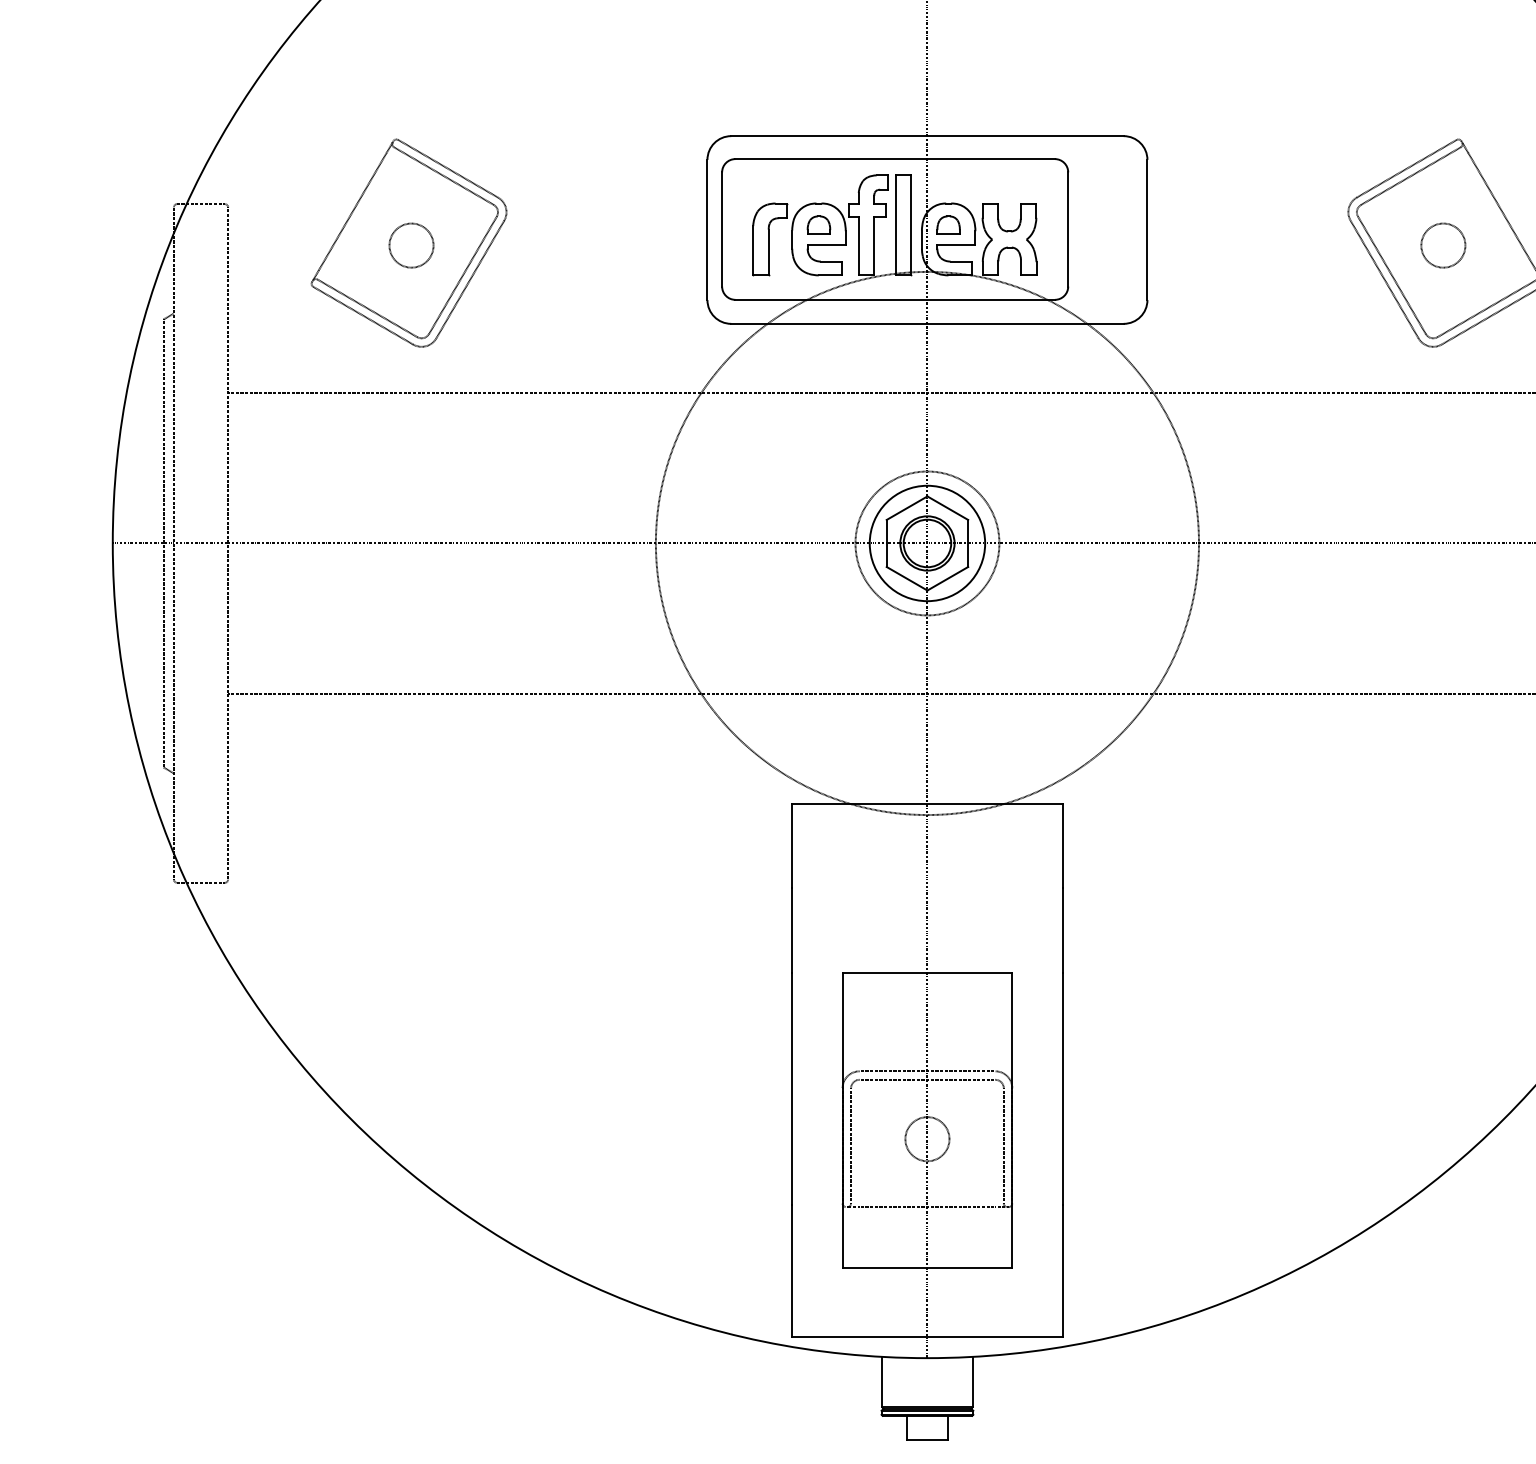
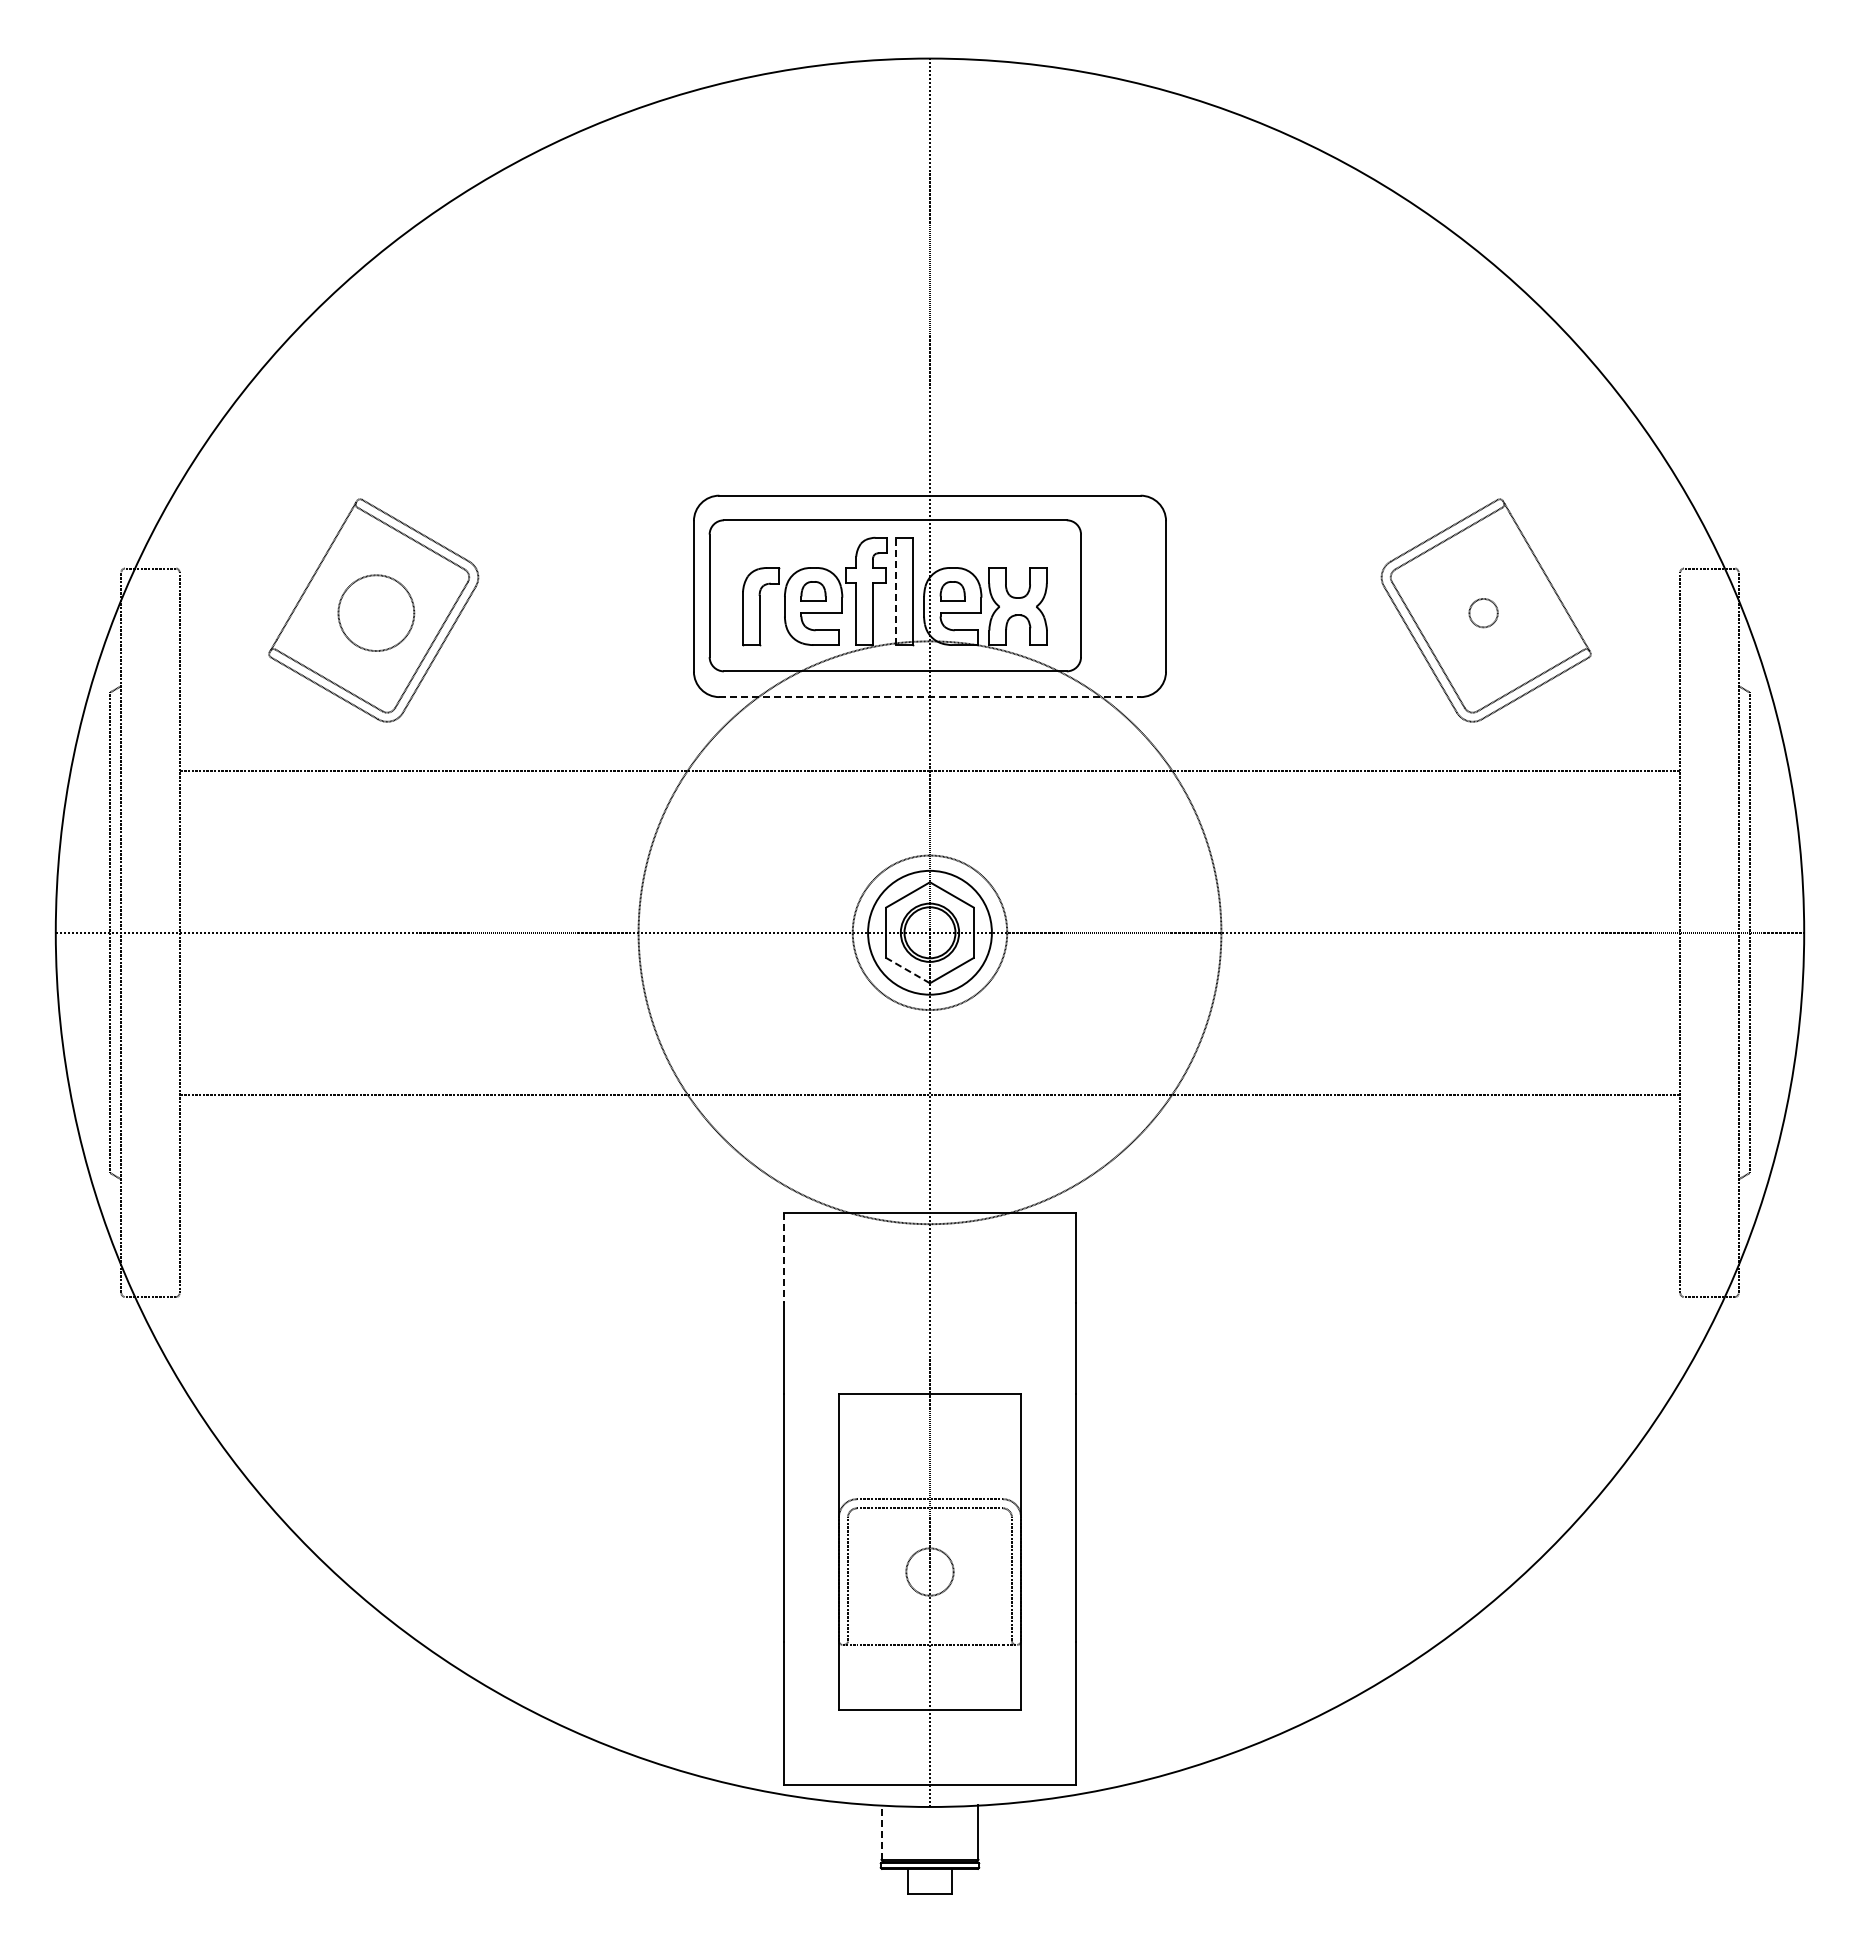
line: (895, 225) -> (895, 591), solid -> dashed
circle: (411, 245) -> (376, 612), size x1.6
circle: (1443, 245) -> (1483, 612), size x0.6
line: (927, 324) -> (930, 697), solid -> dashed
line: (906, 578) -> (907, 970), solid -> dashed
line: (791, 847) -> (784, 1258), solid -> dashed
line: (882, 1381) -> (881, 1832), solid -> dashed

